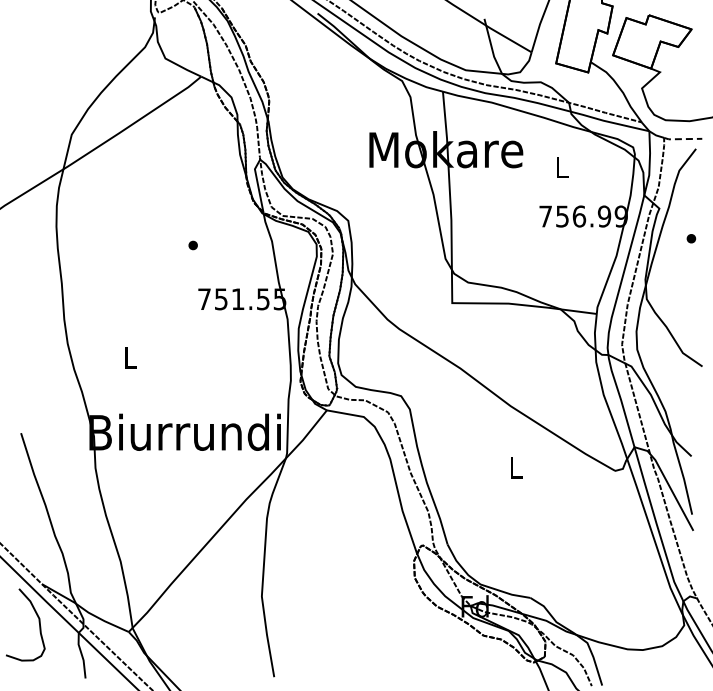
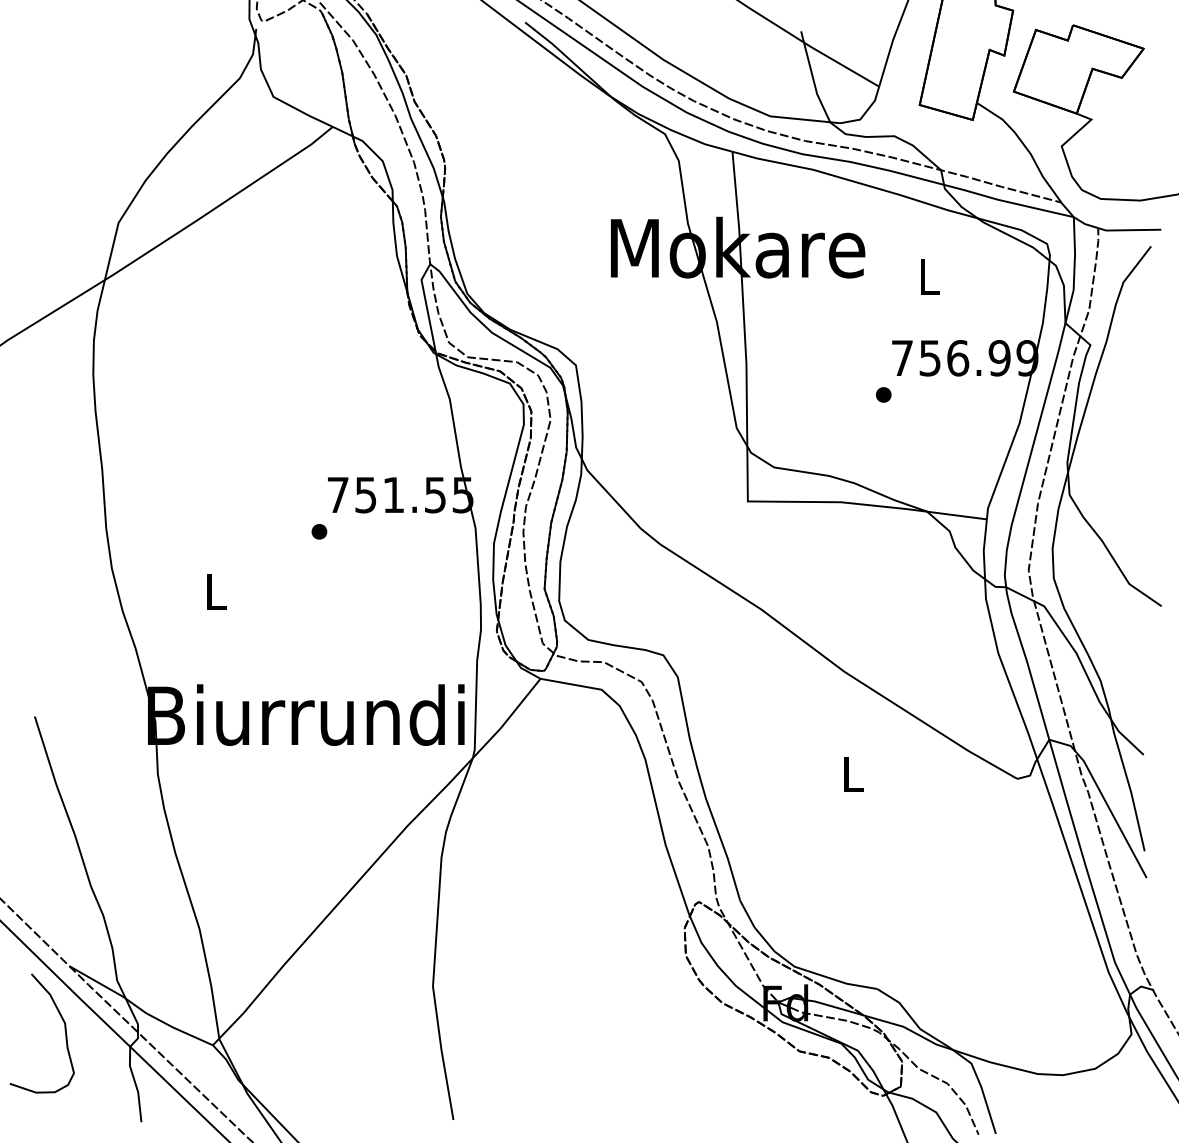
line: (682, 139) -> (1128, 230), dashed -> solid
part: (691, 238) -> (883, 394), moved
part: (192, 245) -> (318, 531), moved

